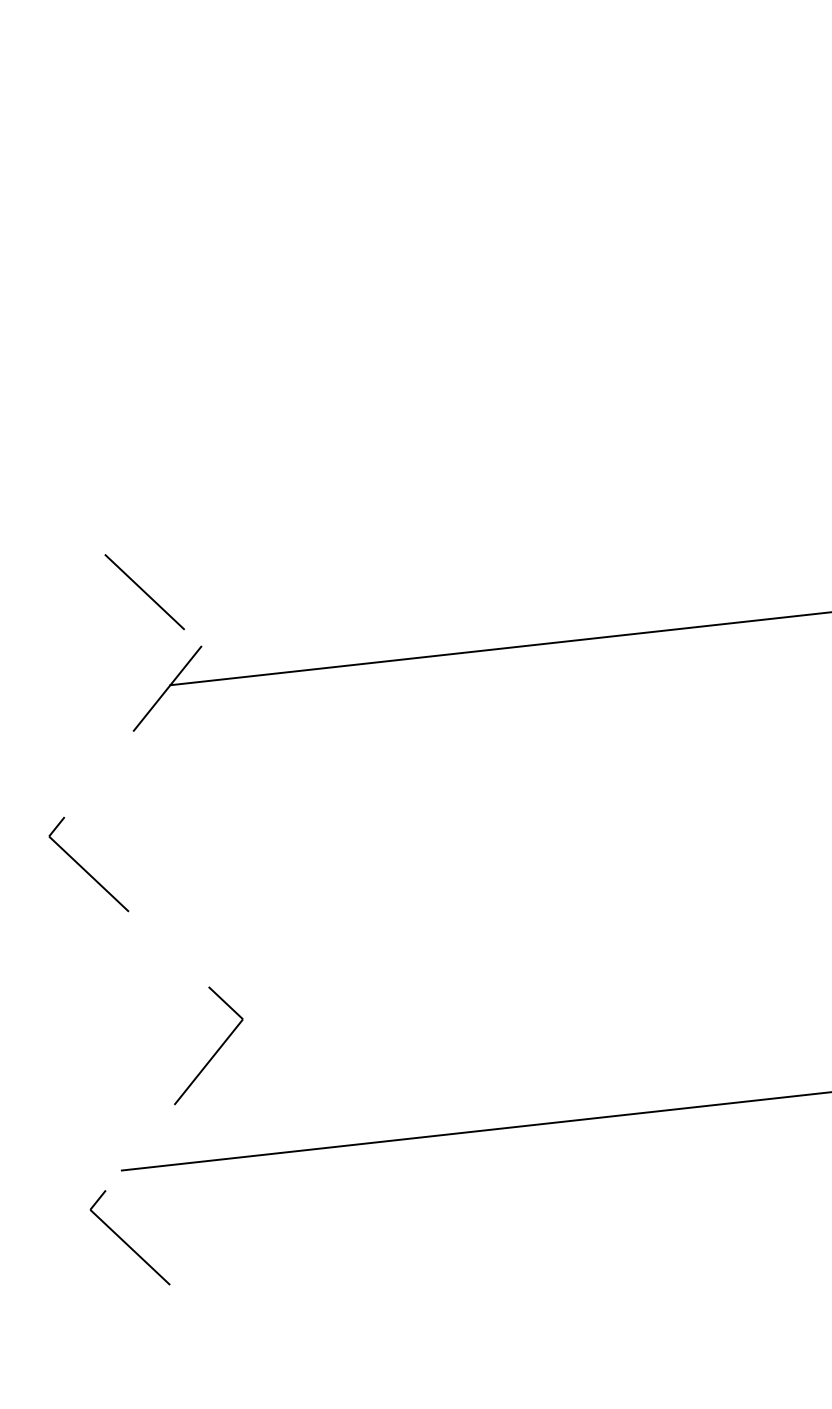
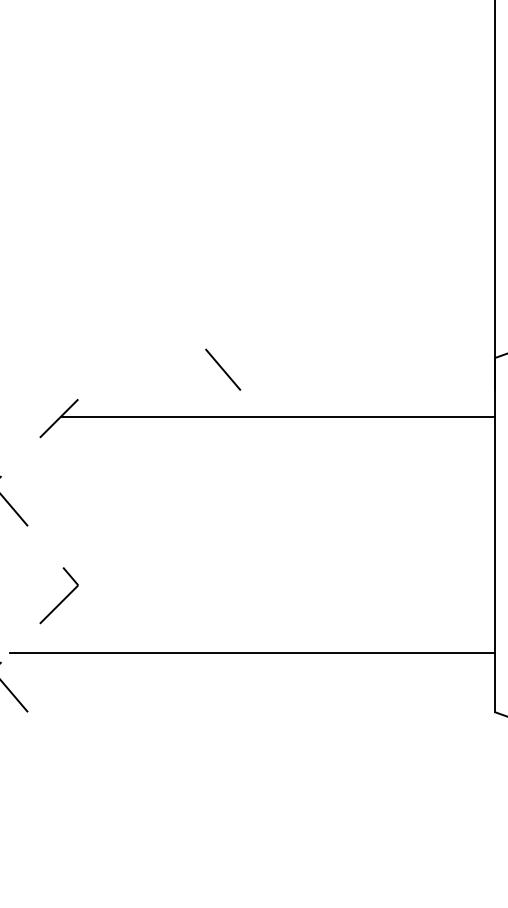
line: (145, 591) -> (223, 369), moved

